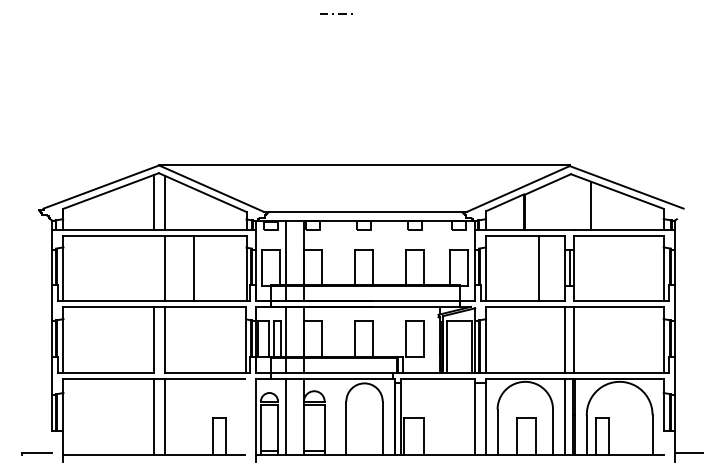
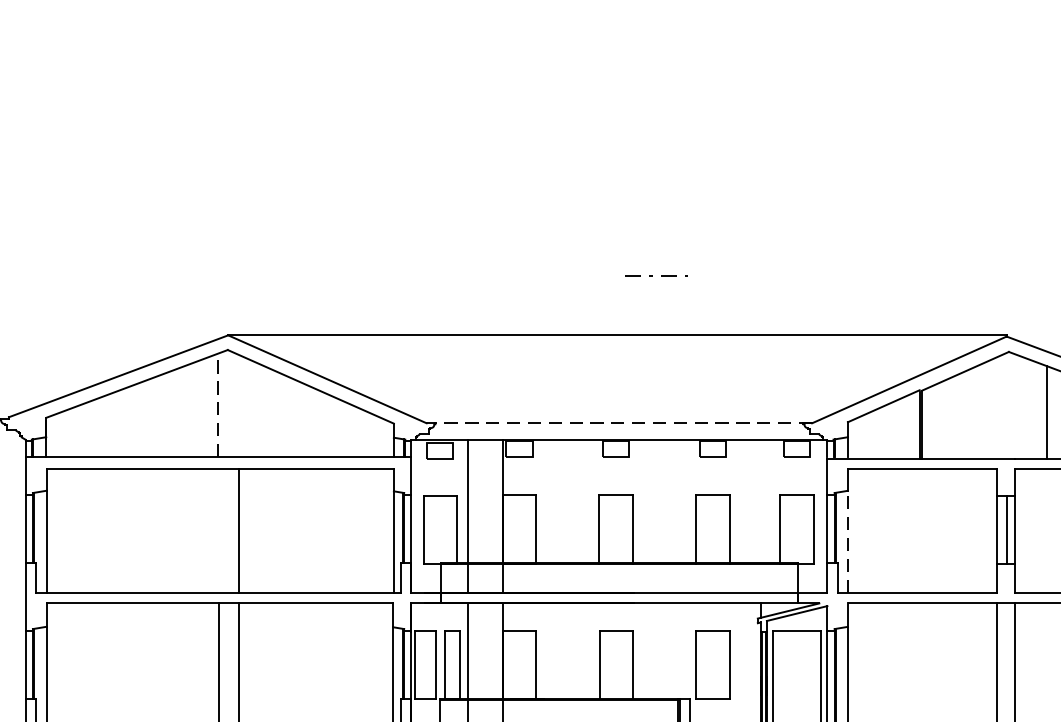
line: (338, 13) -> (661, 274), moved
line: (153, 201) -> (217, 403), solid -> dashed
line: (164, 202) -> (238, 405), removed
line: (367, 211) -> (623, 422), solid -> dashed
line: (193, 268) -> (293, 530), removed
line: (539, 268) -> (949, 530), removed
line: (486, 274) -> (848, 542), solid -> dashed

